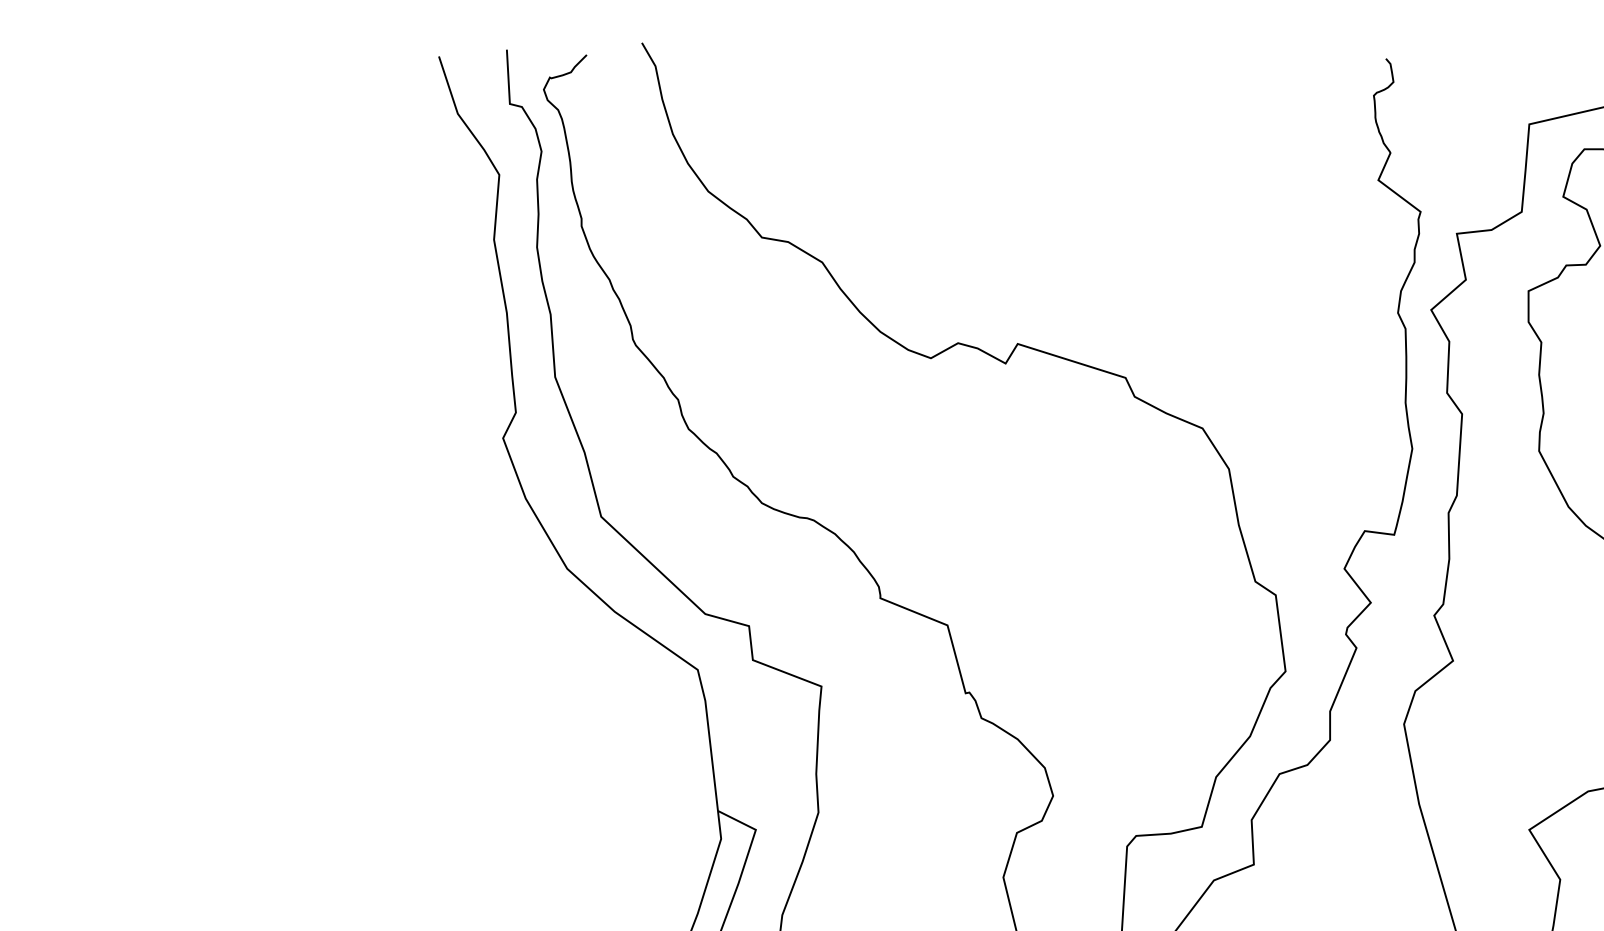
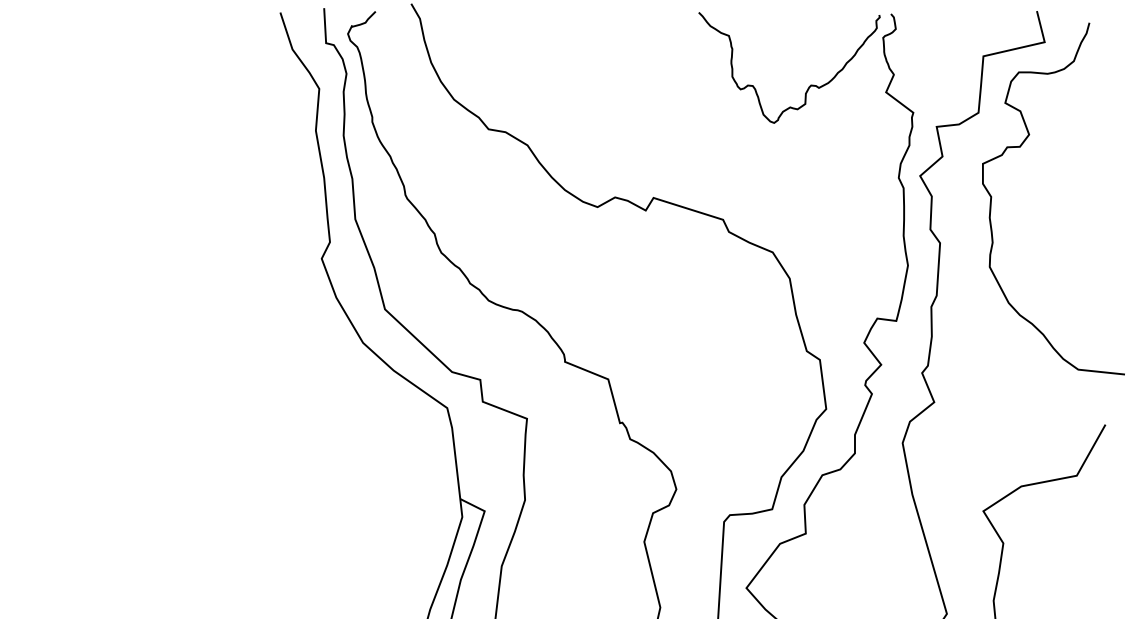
curve: (1258, 171) -> (808, 86), added

